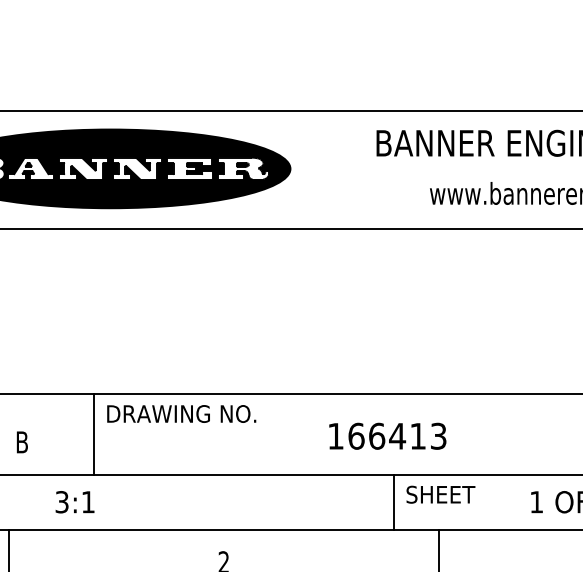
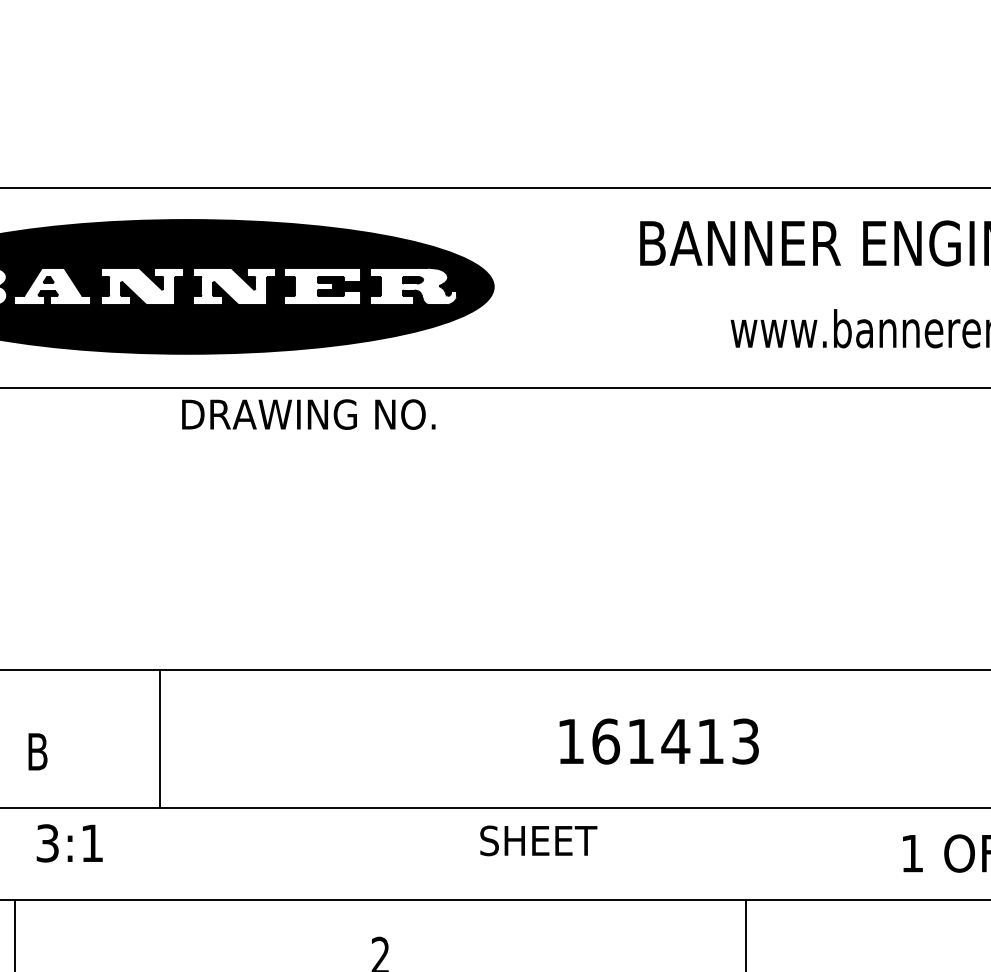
text: (181, 413) -> (308, 413), moved
text: (377, 435) -> (641, 740), 166413 -> 161413
text: (440, 494) -> (538, 840), moved
text: (74, 502) -> (68, 843), moved
line: (394, 502) -> (670, 854), removed

